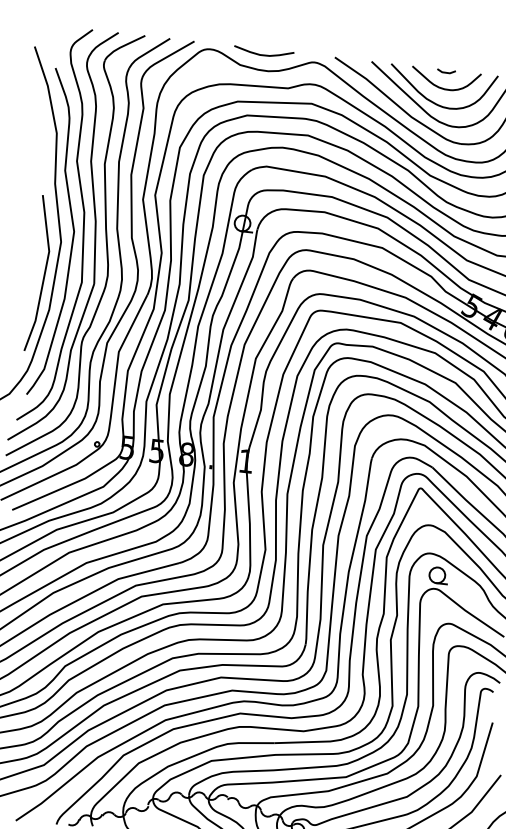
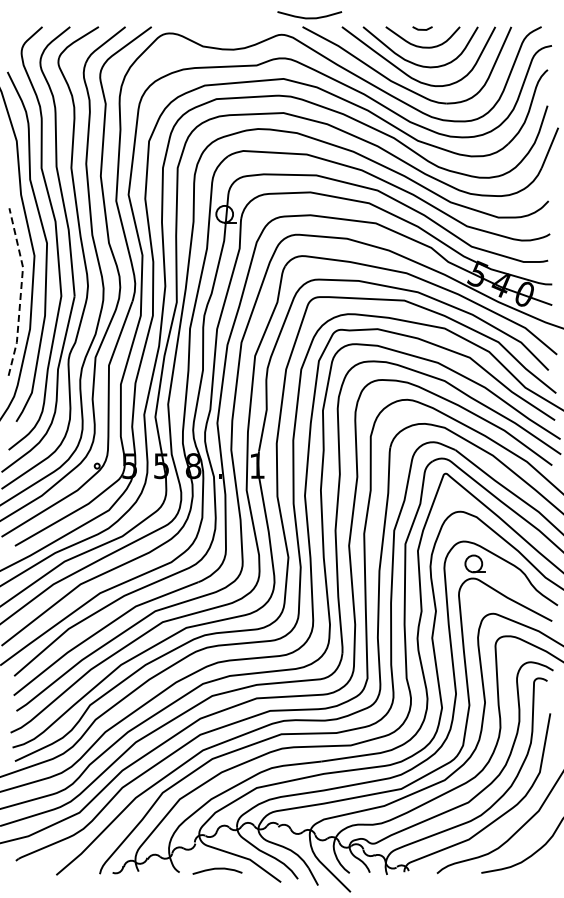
curve: (263, 54) -> (309, 17), moved
line: (45, 274) -> (21, 292), solid -> dashed

